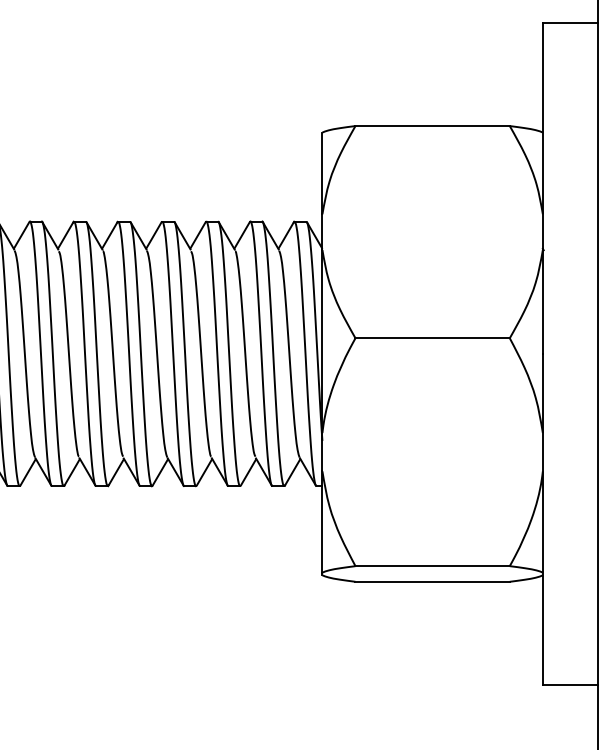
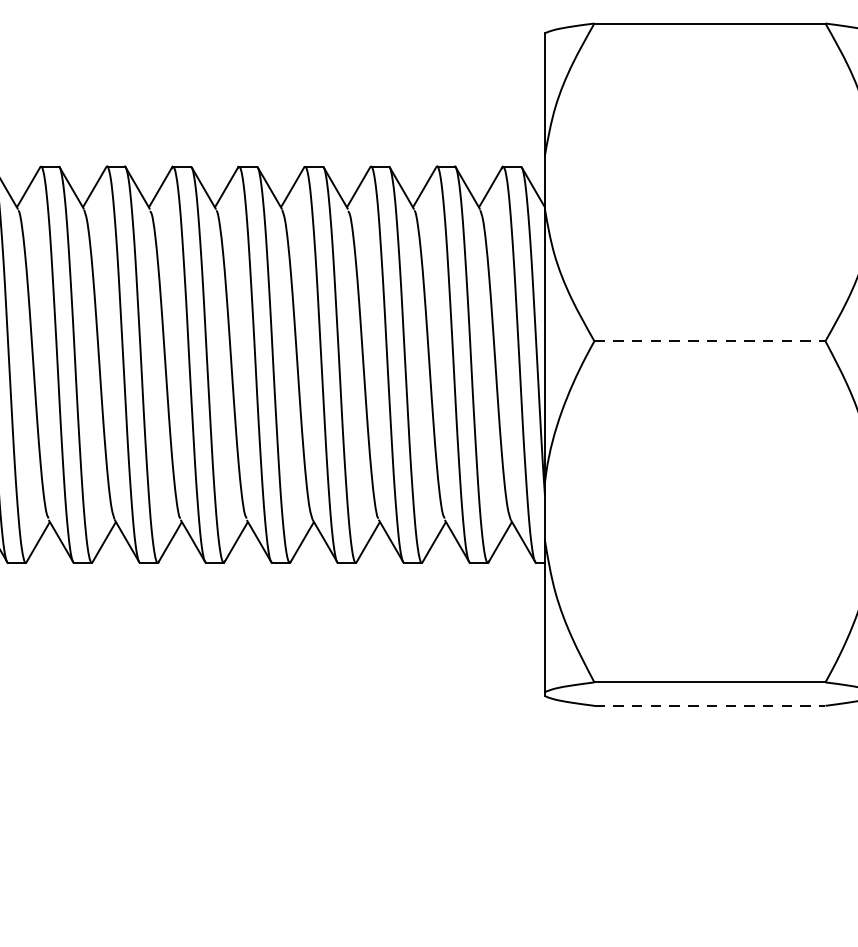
line: (433, 338) -> (711, 341), solid -> dashed
line: (433, 581) -> (711, 705), solid -> dashed

